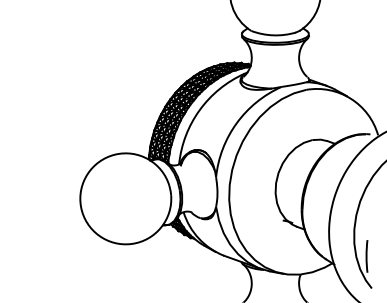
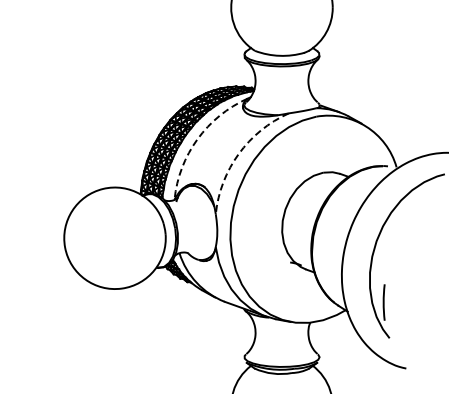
arc: (199, 110) -> (197, 139), solid -> dashed
arc: (236, 123) -> (238, 154), solid -> dashed

